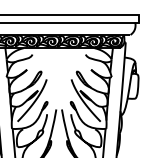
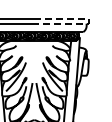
line: (139, 19) -> (89, 21), solid -> dashed

